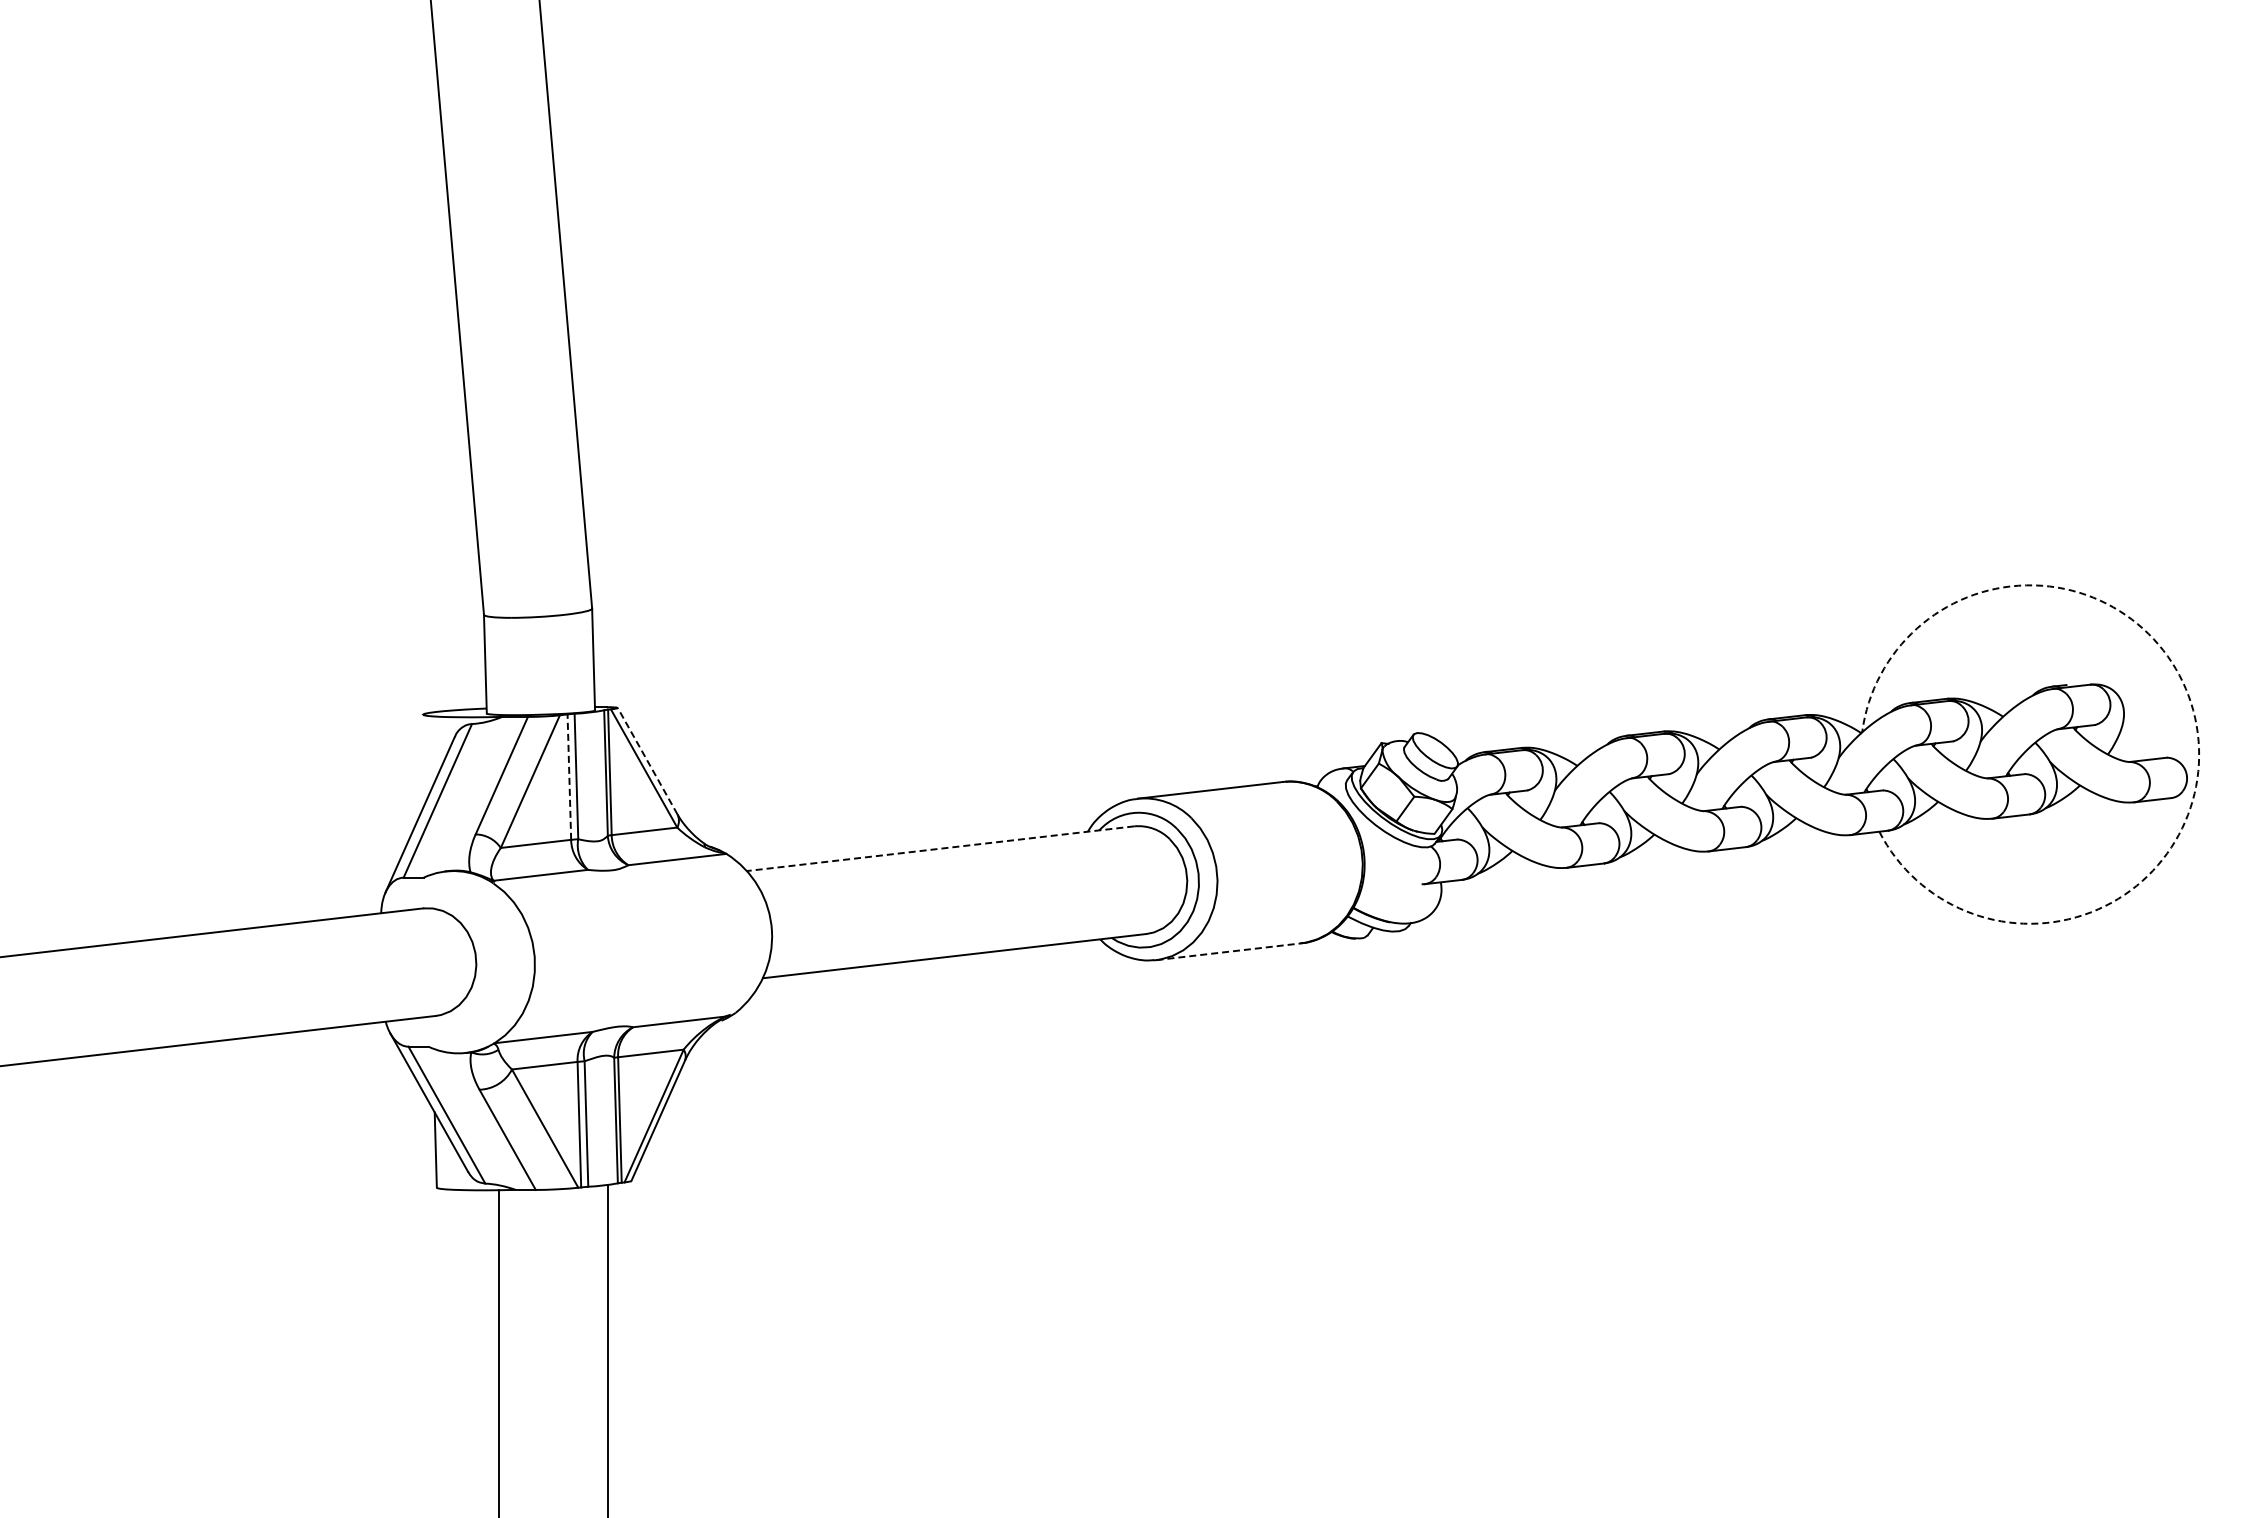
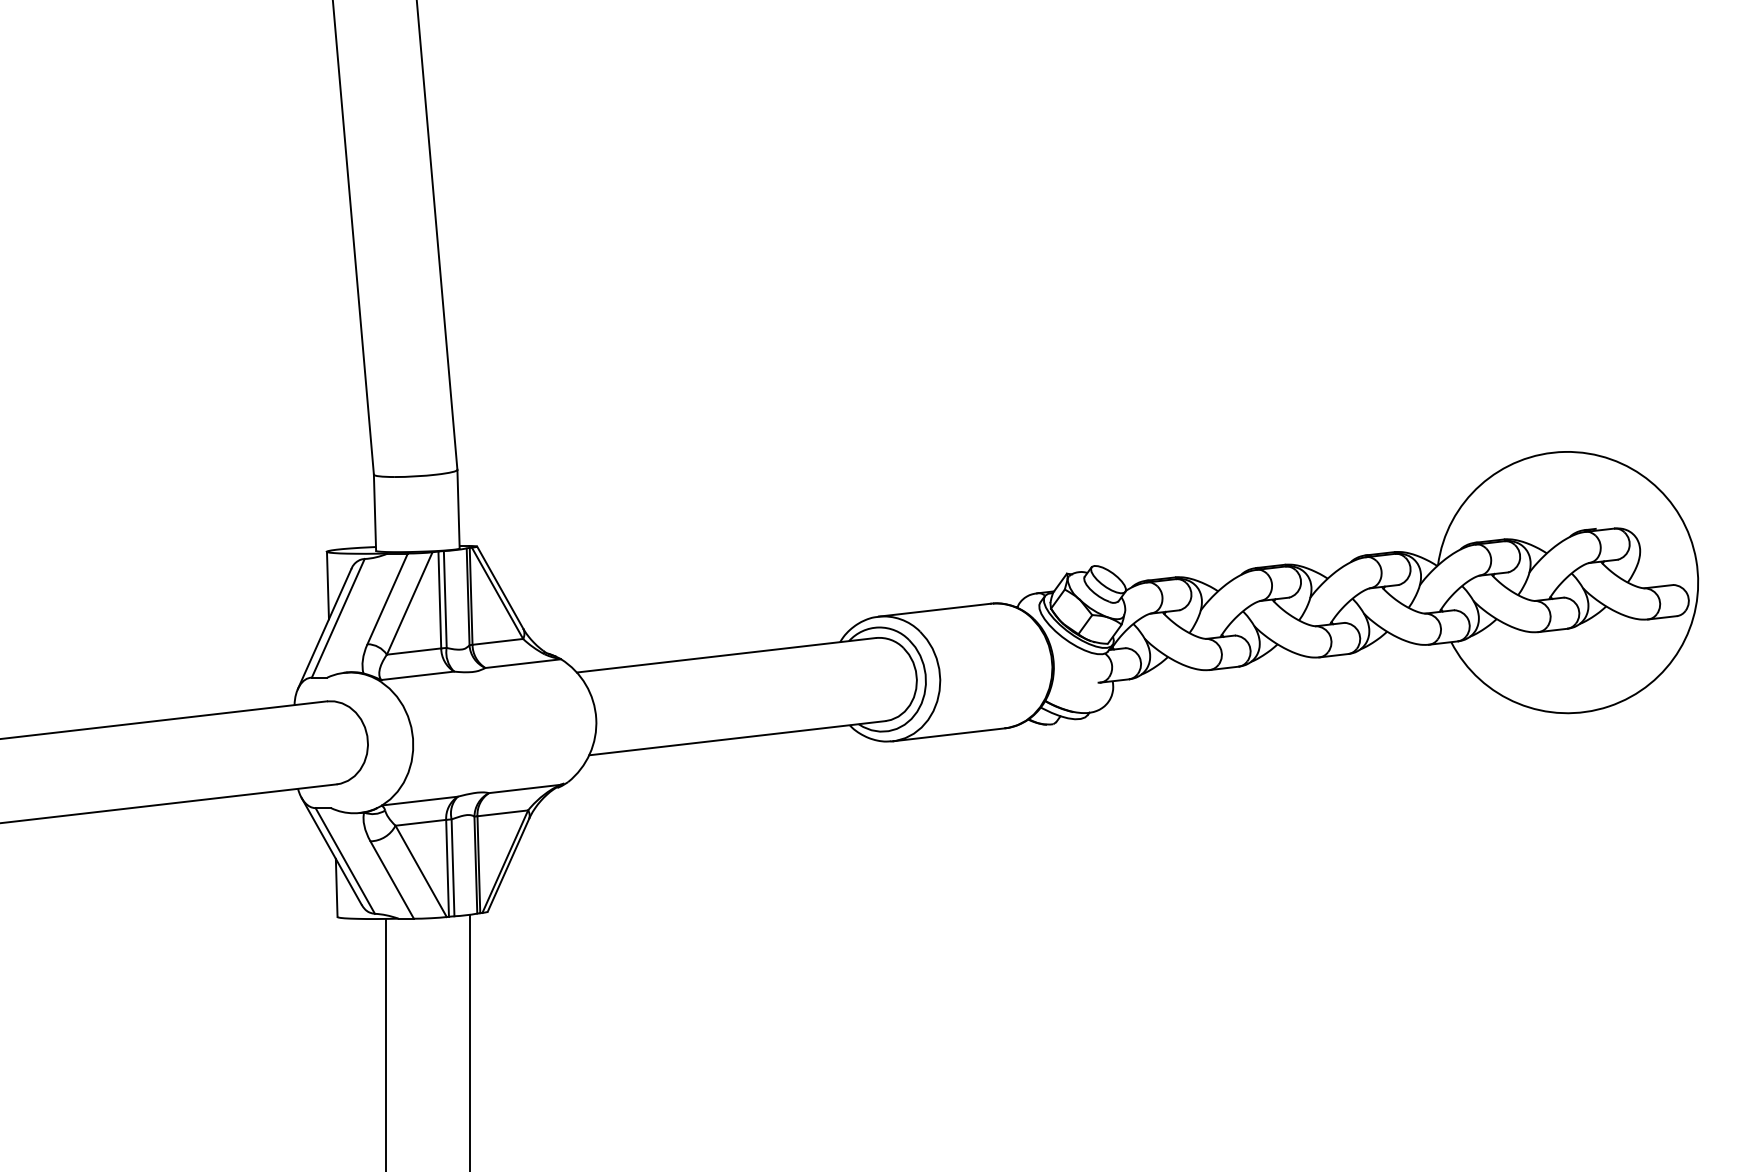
arc: (2196, 725) -> (1696, 560), dashed -> solid
line: (424, 758) -> (327, 585), added
line: (647, 760) -> (500, 587), dashed -> solid
line: (569, 777) -> (439, 600), dashed -> solid
line: (940, 848) -> (726, 655), dashed -> solid
line: (1229, 951) -> (949, 734), dashed -> solid

